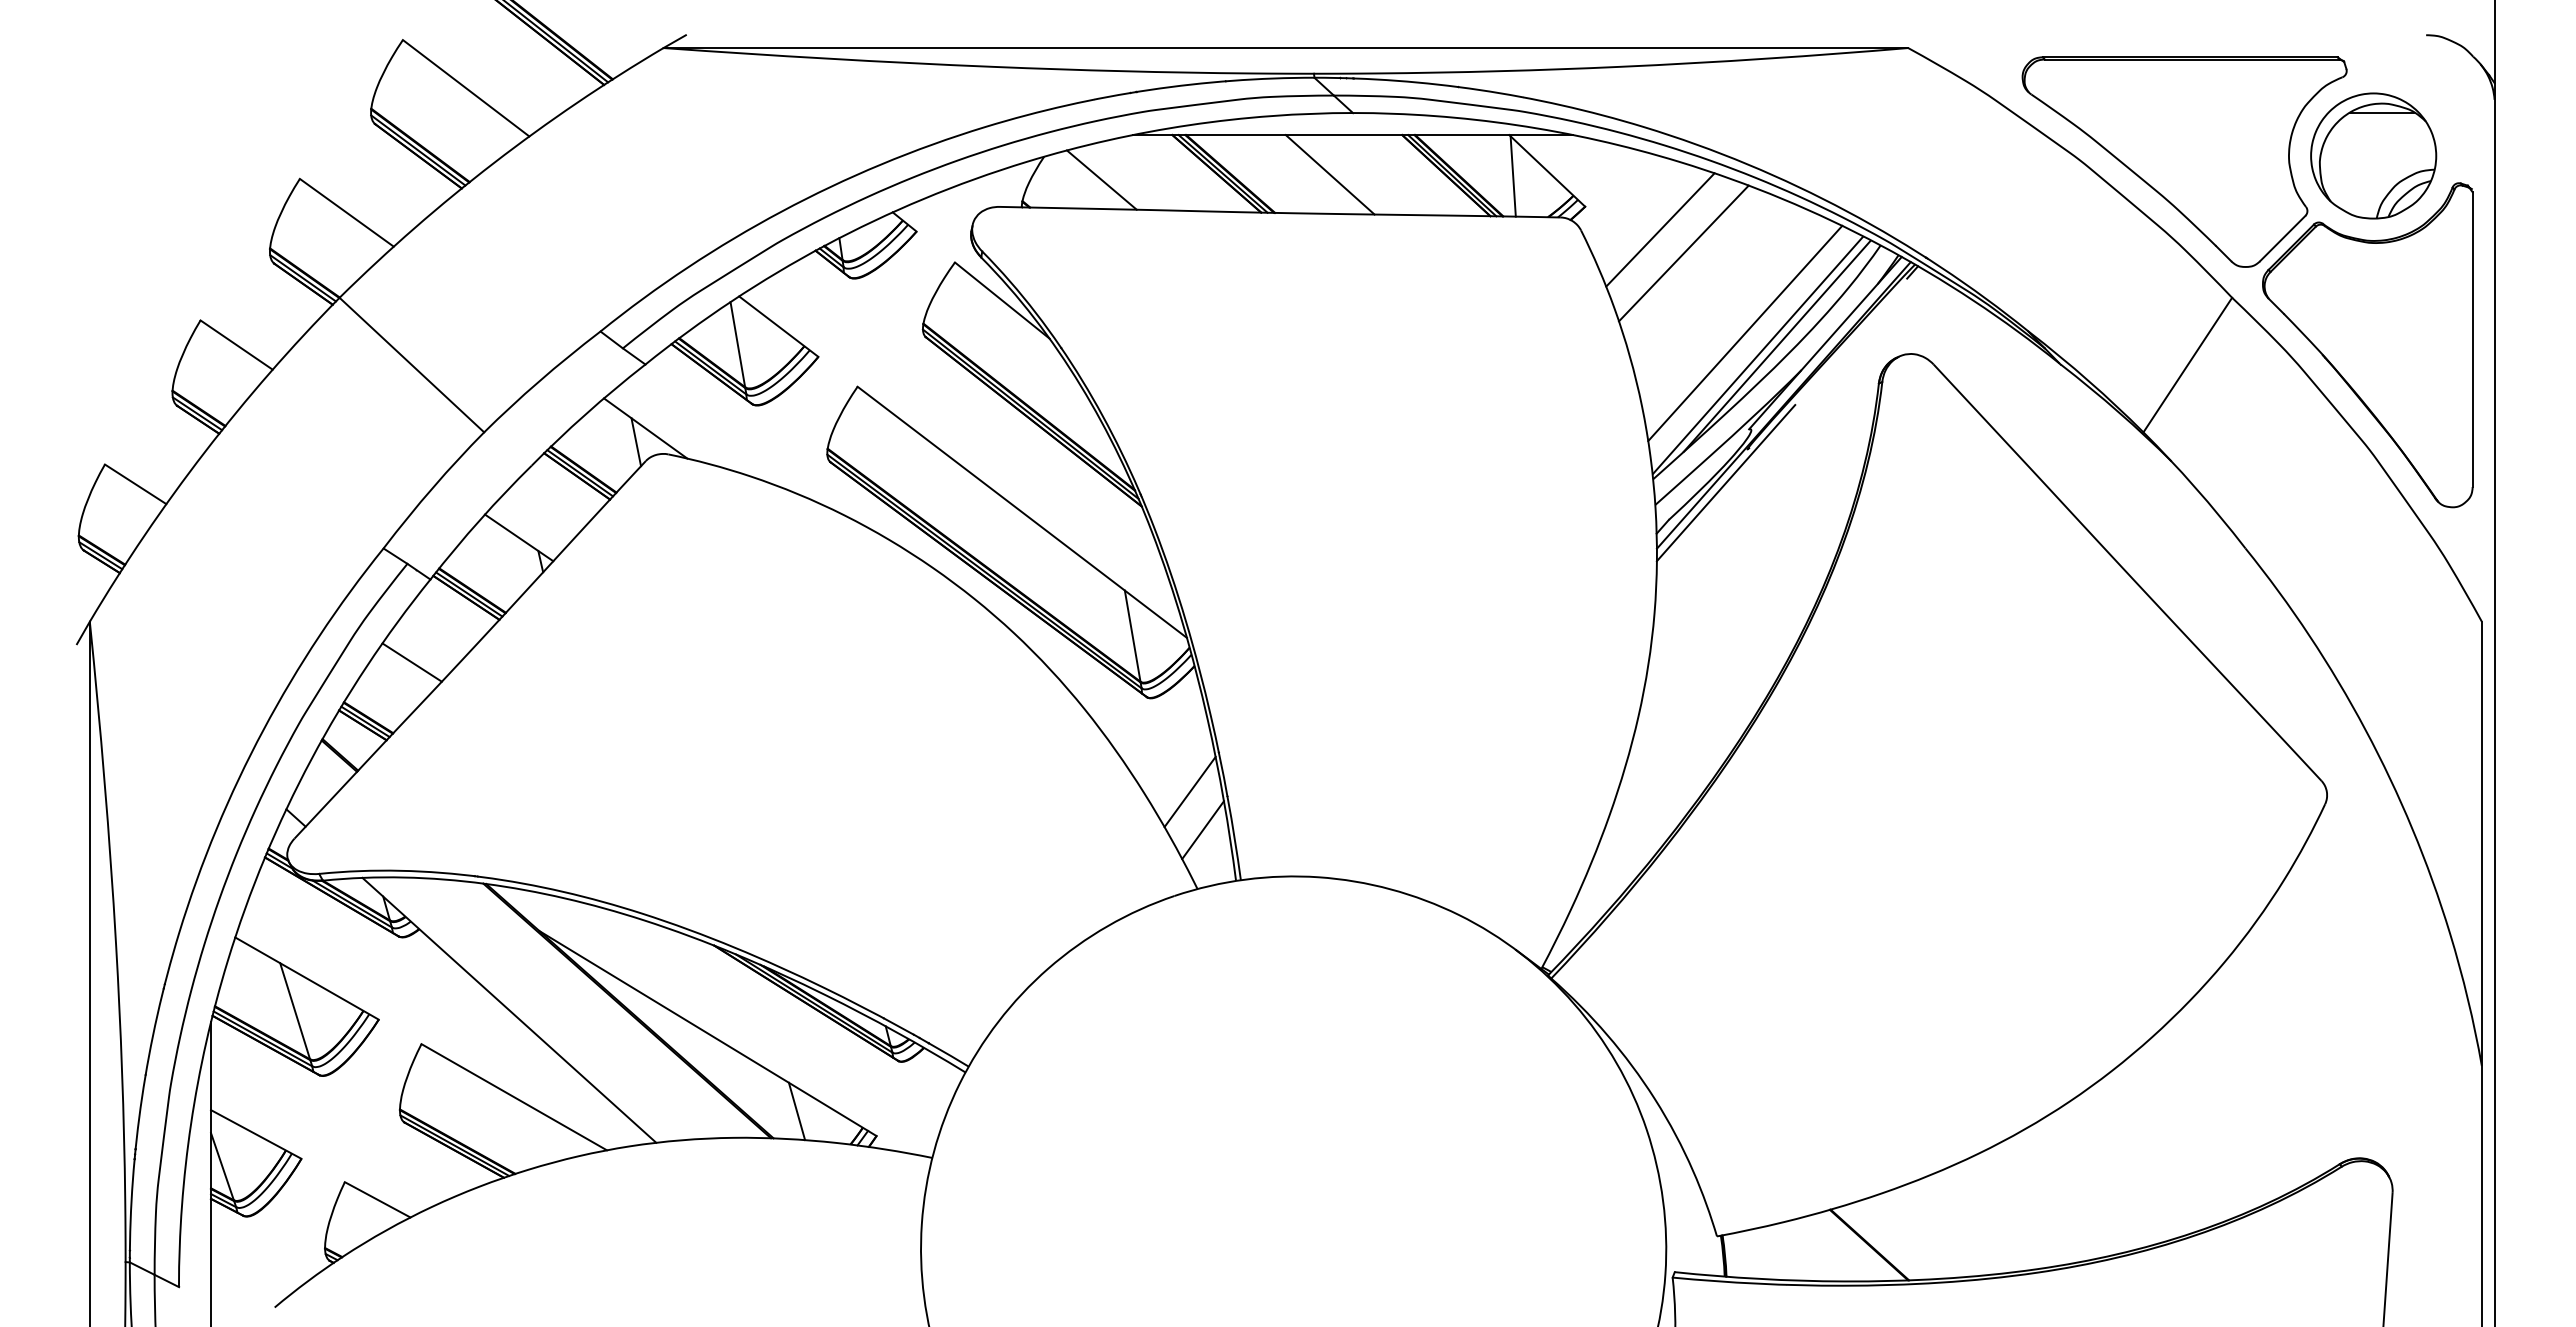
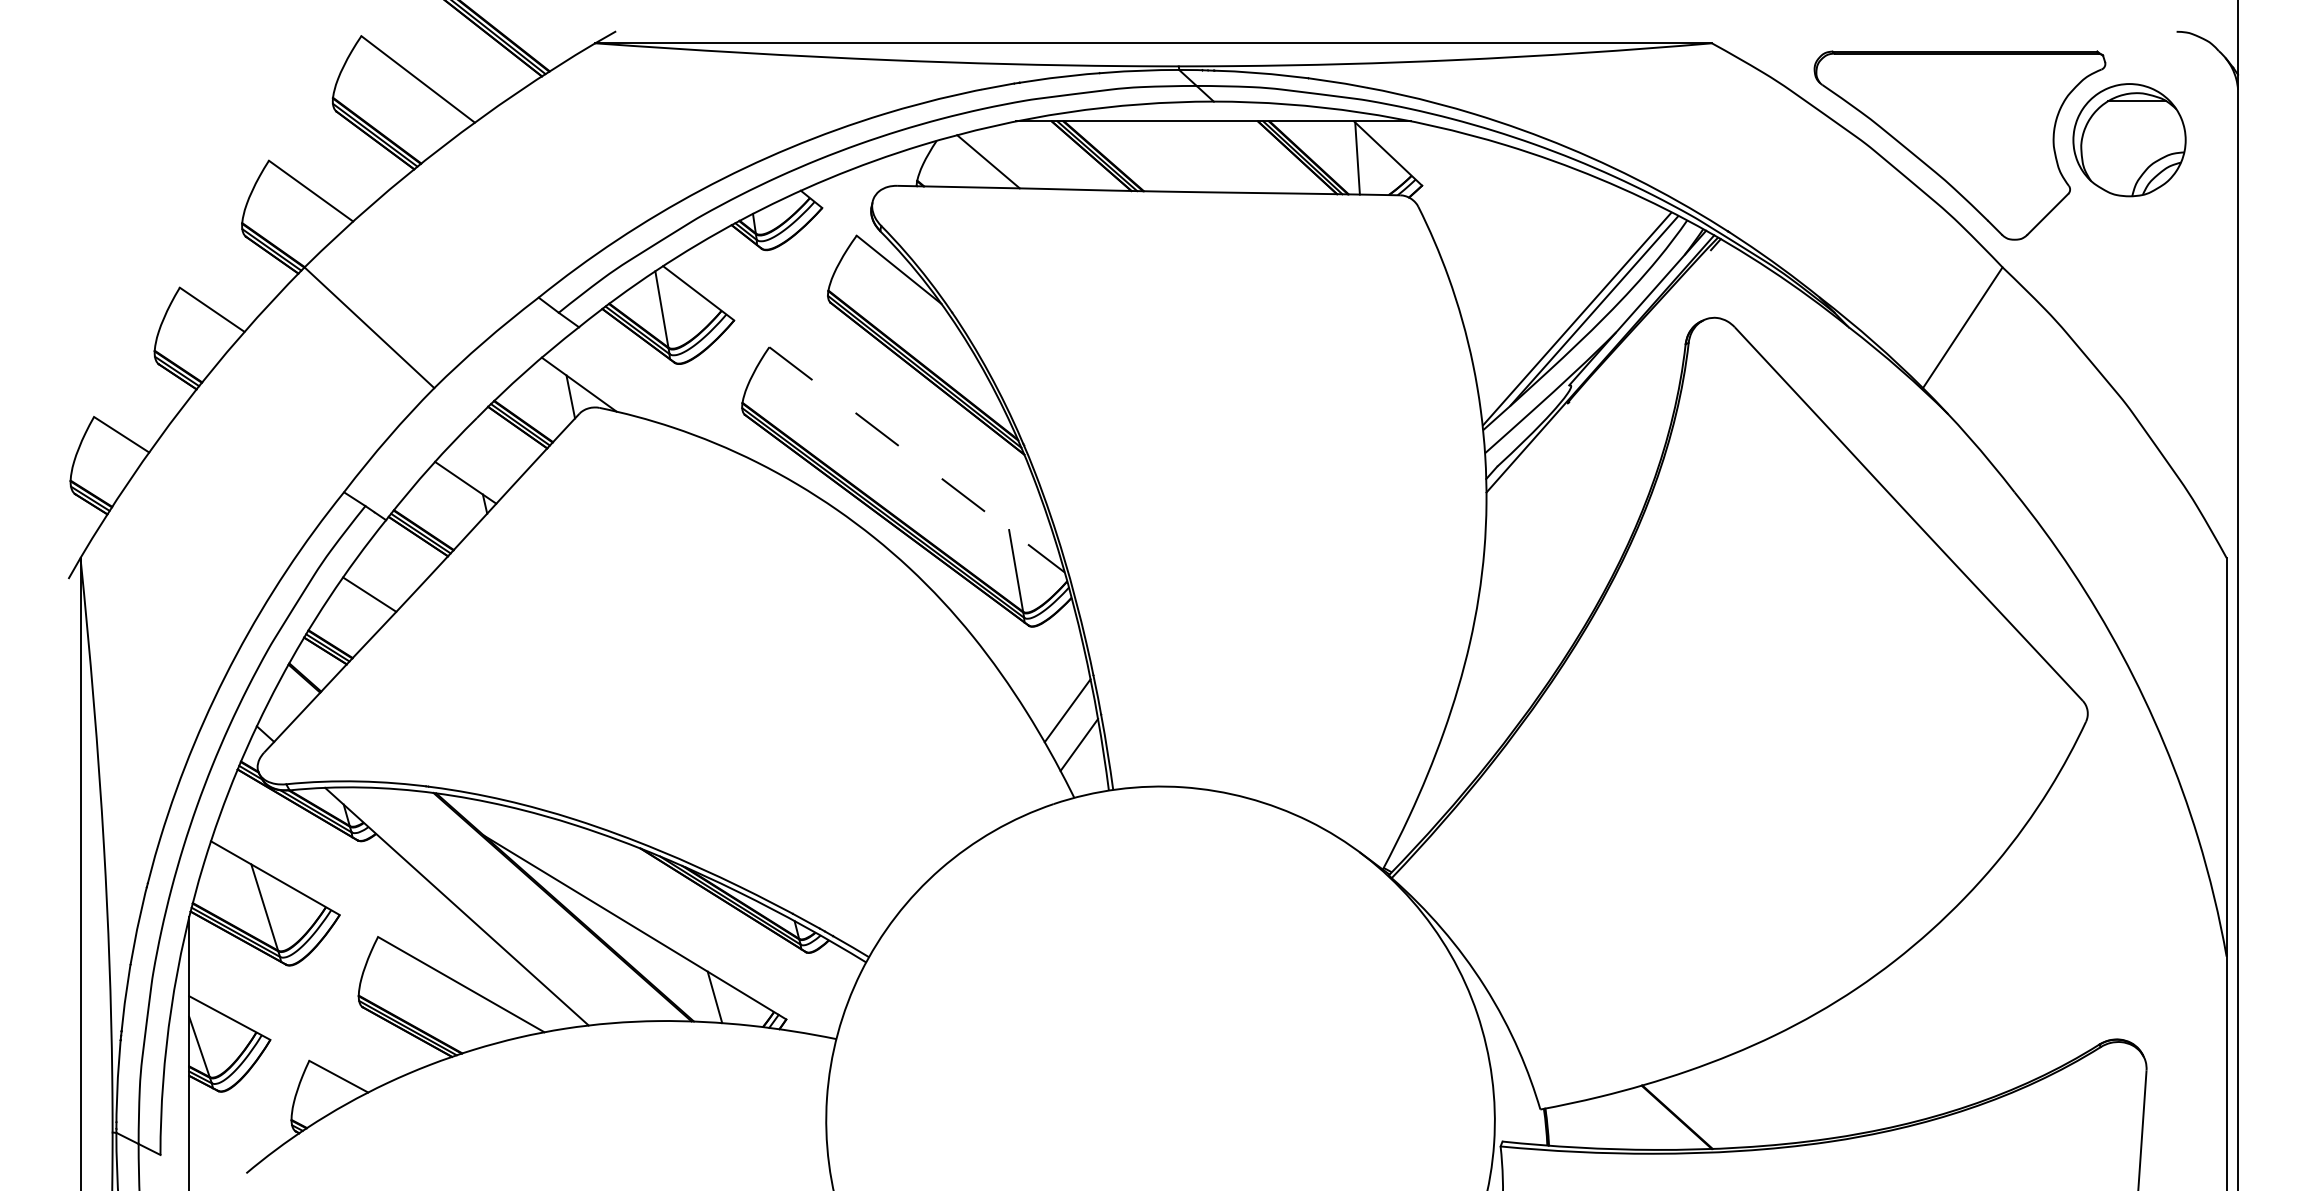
line: (1329, 174) -> (1192, 156), removed
line: (1660, 229) -> (1489, 206), removed
line: (1683, 253) -> (1510, 227), removed
line: (1745, 333) -> (1565, 299), removed
part: (2367, 345) -> (2124, 310), removed
line: (1725, 483) -> (1548, 434), removed
line: (1022, 512) -> (917, 460), solid -> dashed

